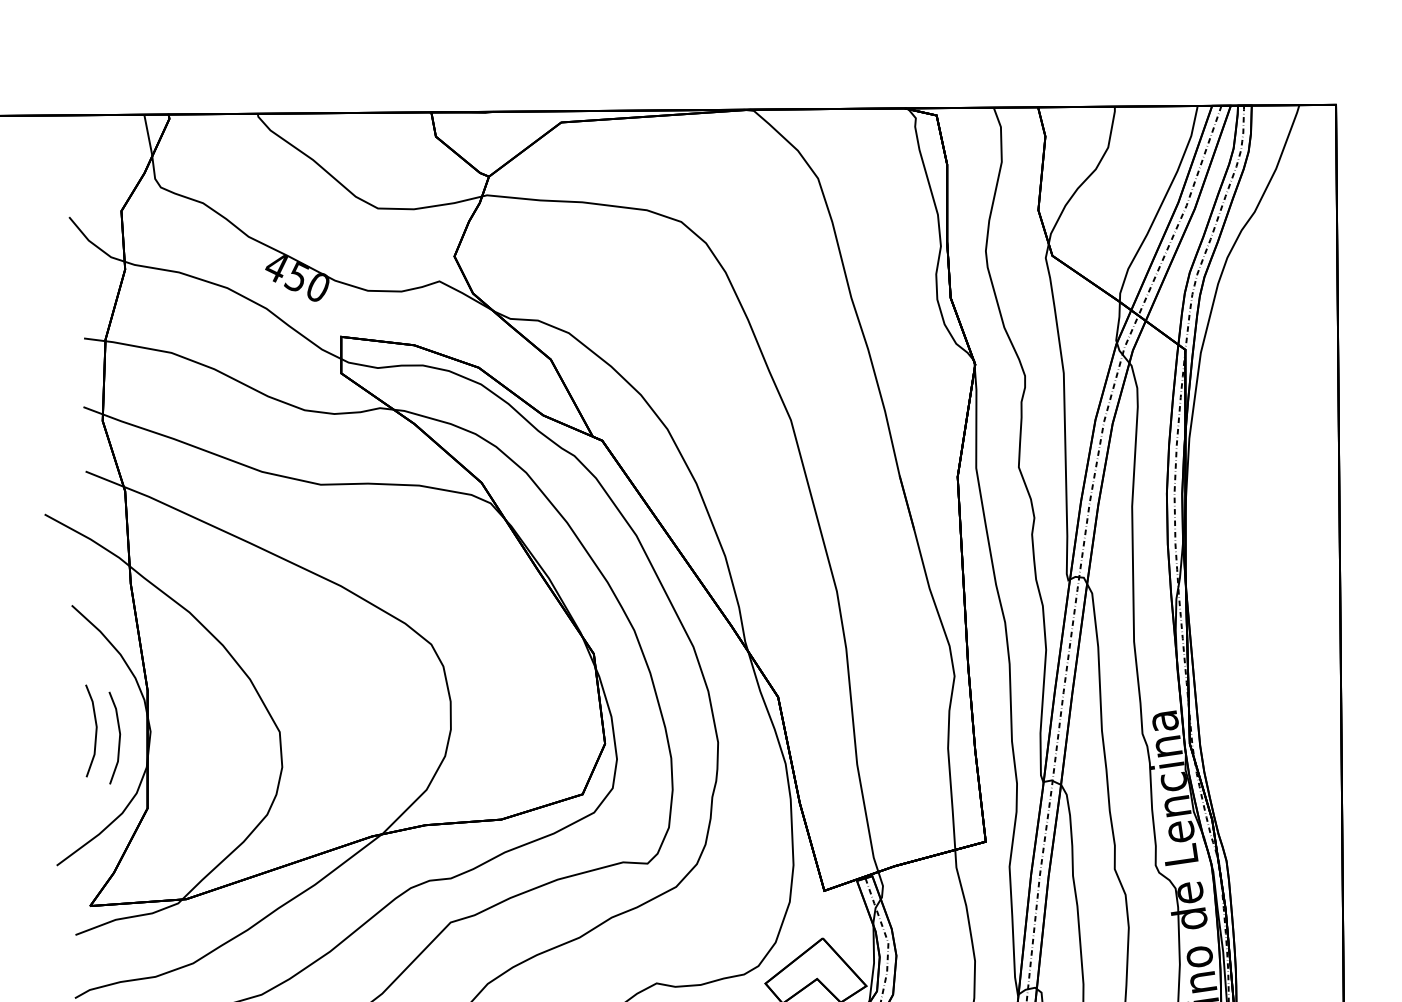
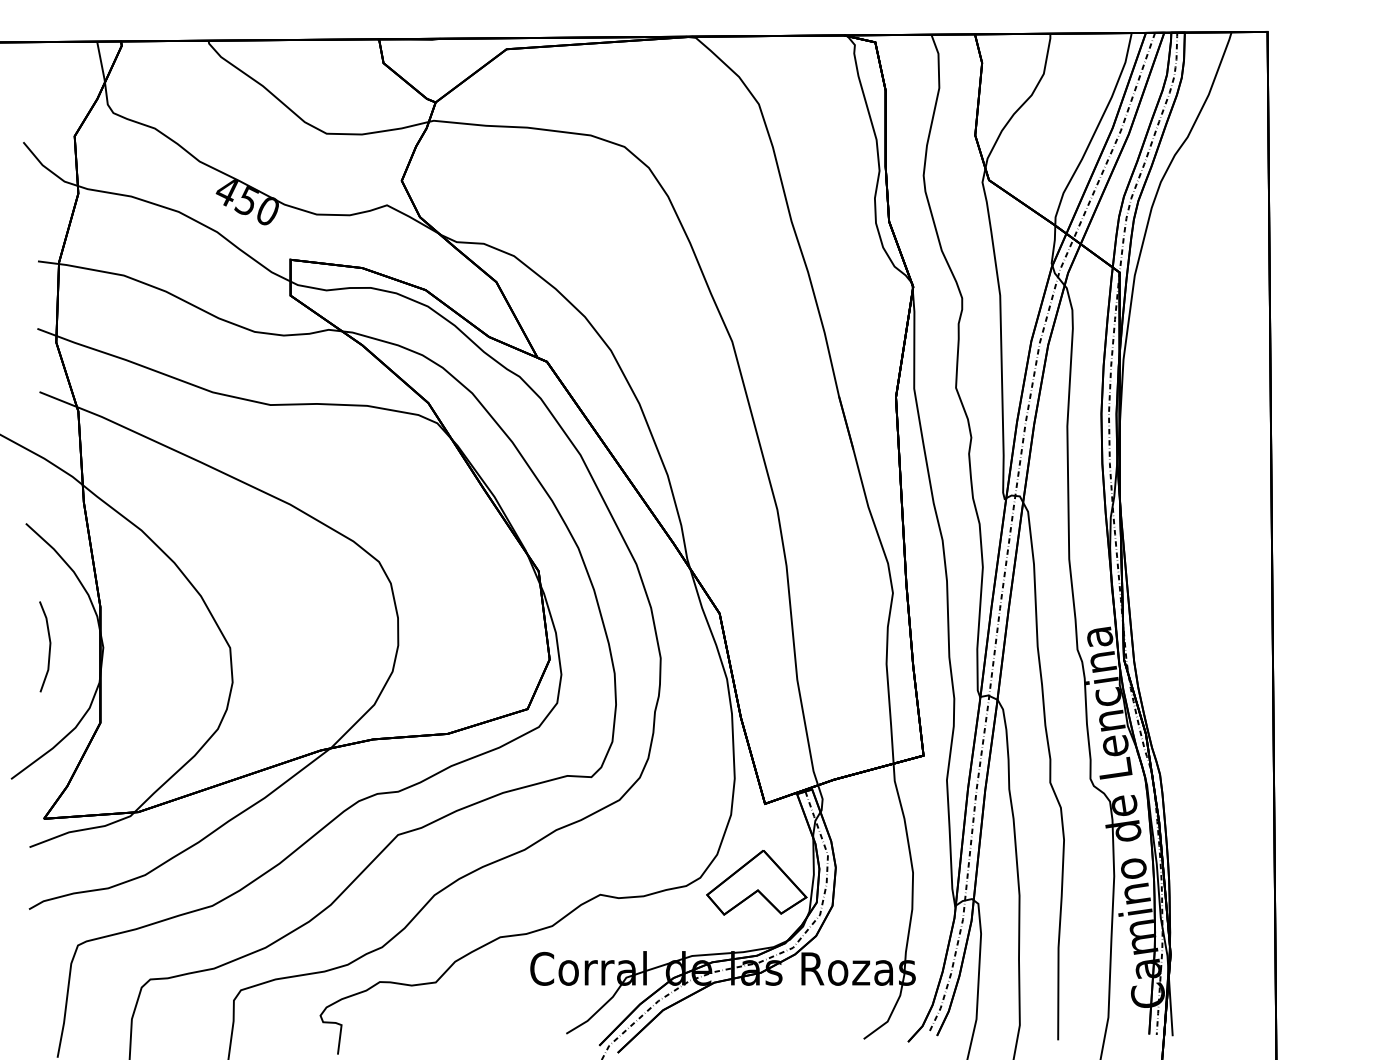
line: (119, 737) -> (72, 653), removed

